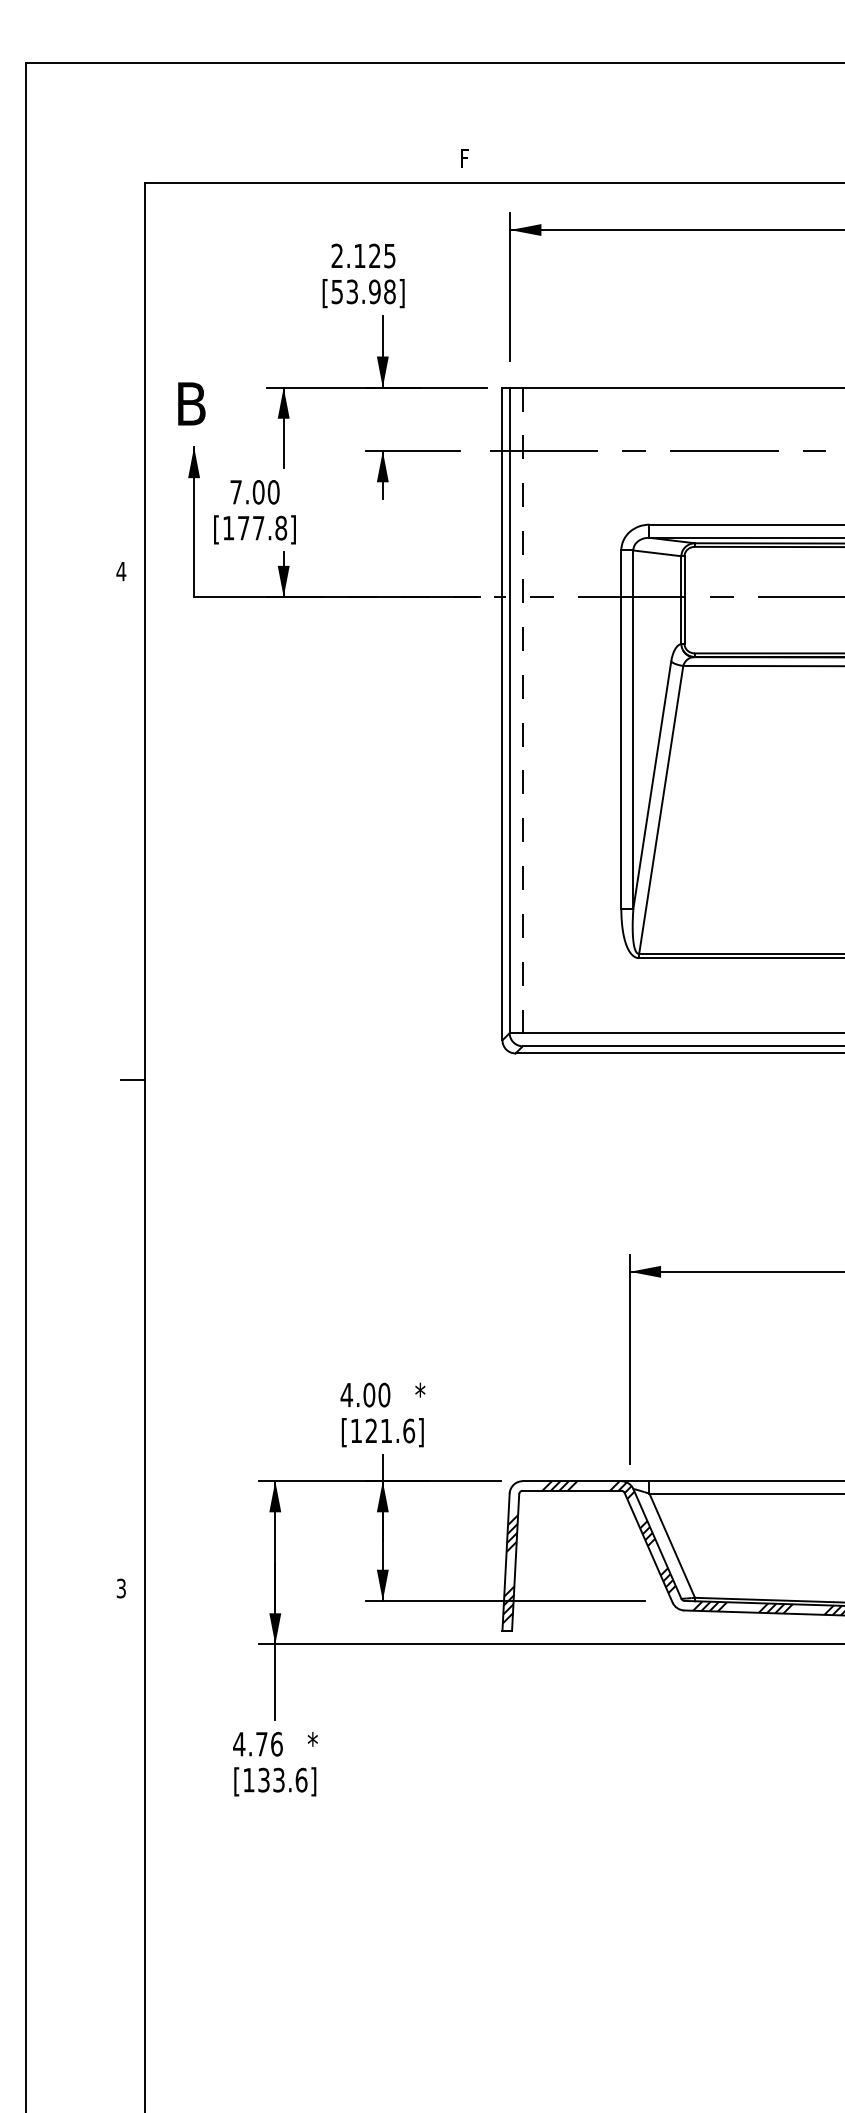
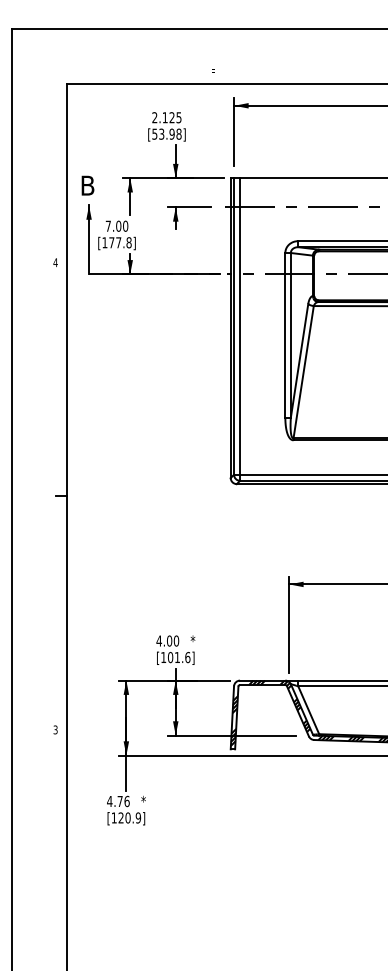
line: (523, 719) -> (240, 330), dashed -> solid
text: (371, 1430) -> (170, 657), [121.6] -> [101.6]
text: (282, 1779) -> (129, 817), [133.6] -> [120.9]

